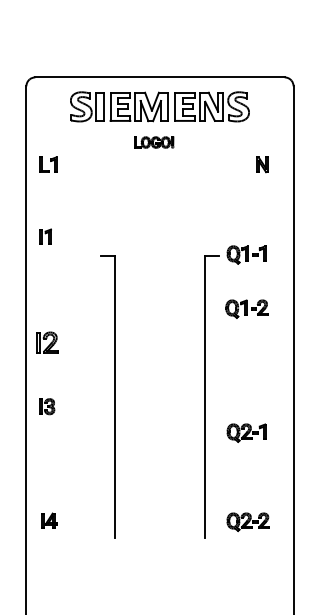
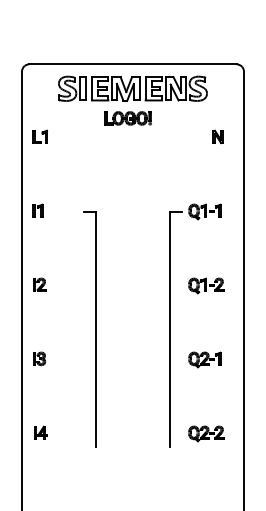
part: (153, 142) -> (127, 118), size x1.43
part: (45, 236) -> (37, 210), moved
part: (247, 308) -> (206, 285), moved
part: (47, 342) -> (39, 284), size x0.71
part: (47, 406) -> (39, 358), moved

